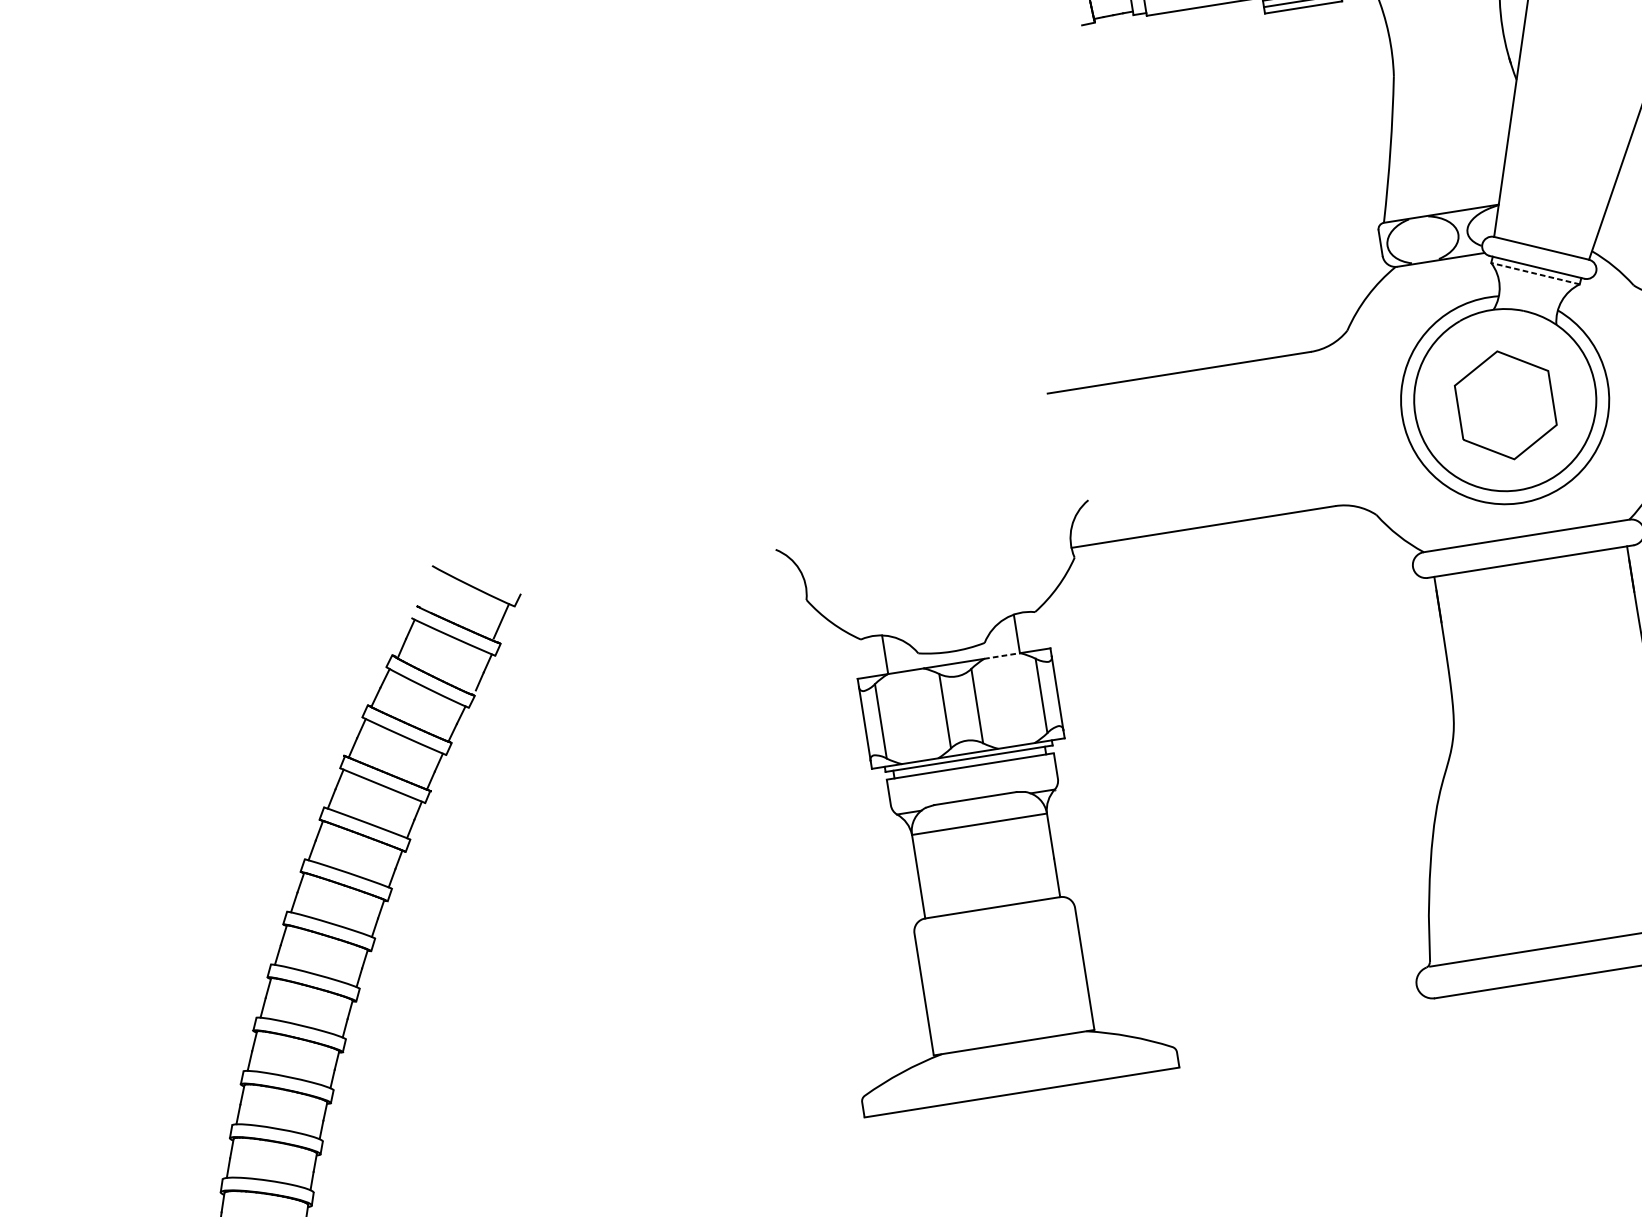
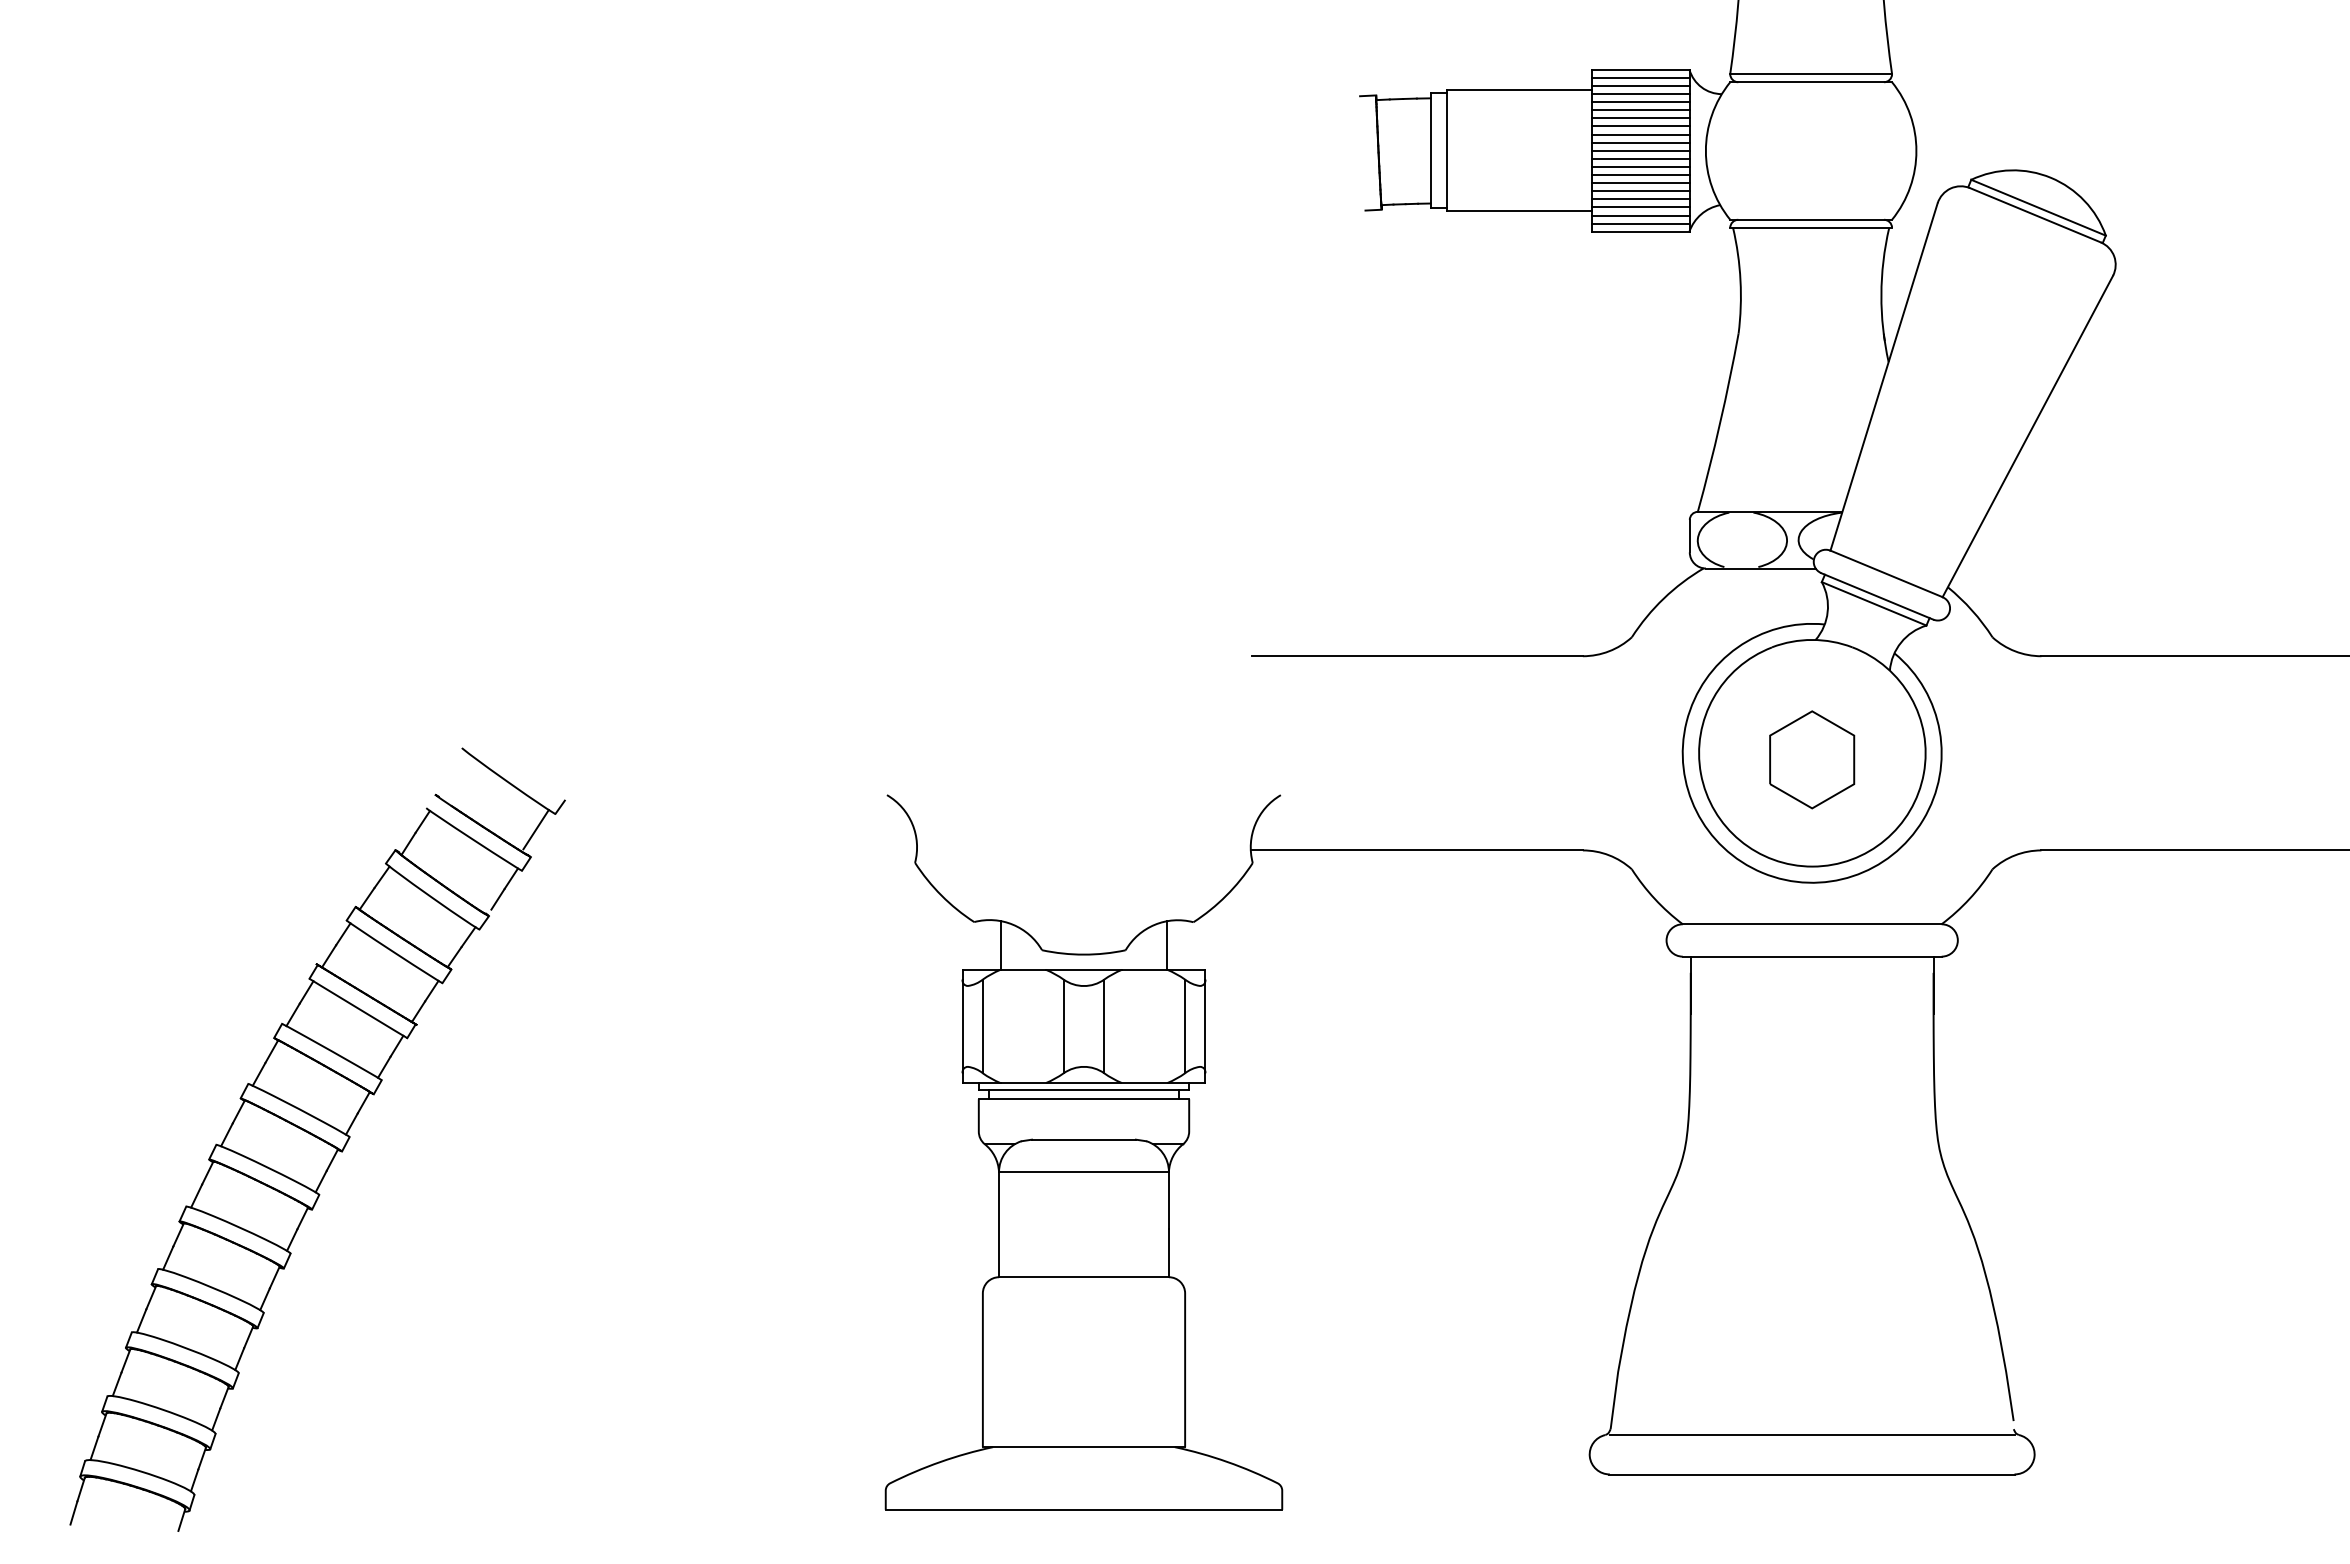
line: (1535, 273) -> (1874, 603), dashed -> solid
part: (1506, 405) -> (1812, 759), size x0.71
line: (1002, 655) -> (1144, 969), dashed -> solid

